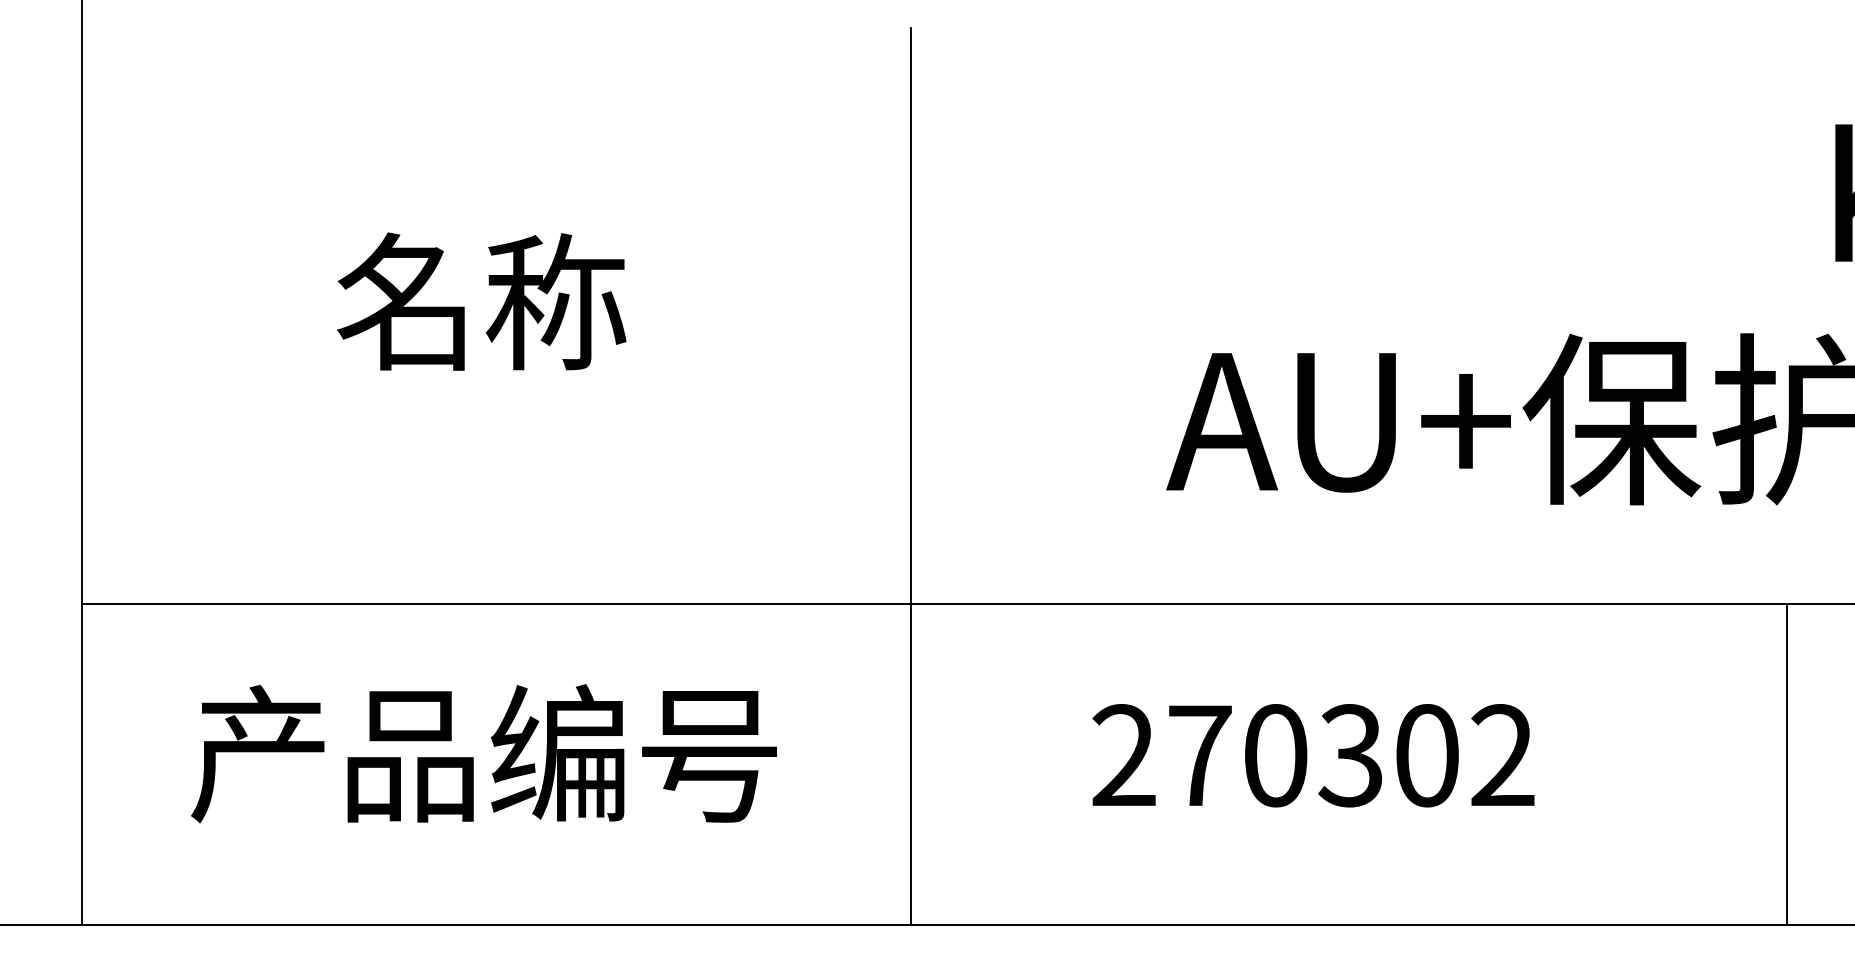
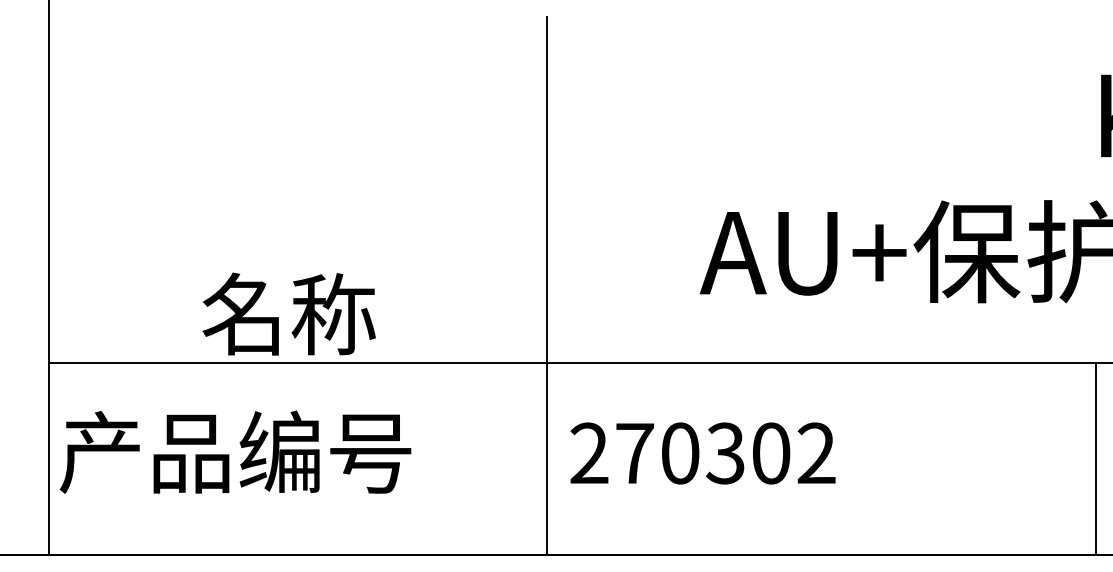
text: (480, 300) -> (288, 313), moved
text: (484, 752) -> (235, 451), moved
text: (1312, 755) -> (702, 453), moved
line: (1786, 764) -> (1095, 458), moved

